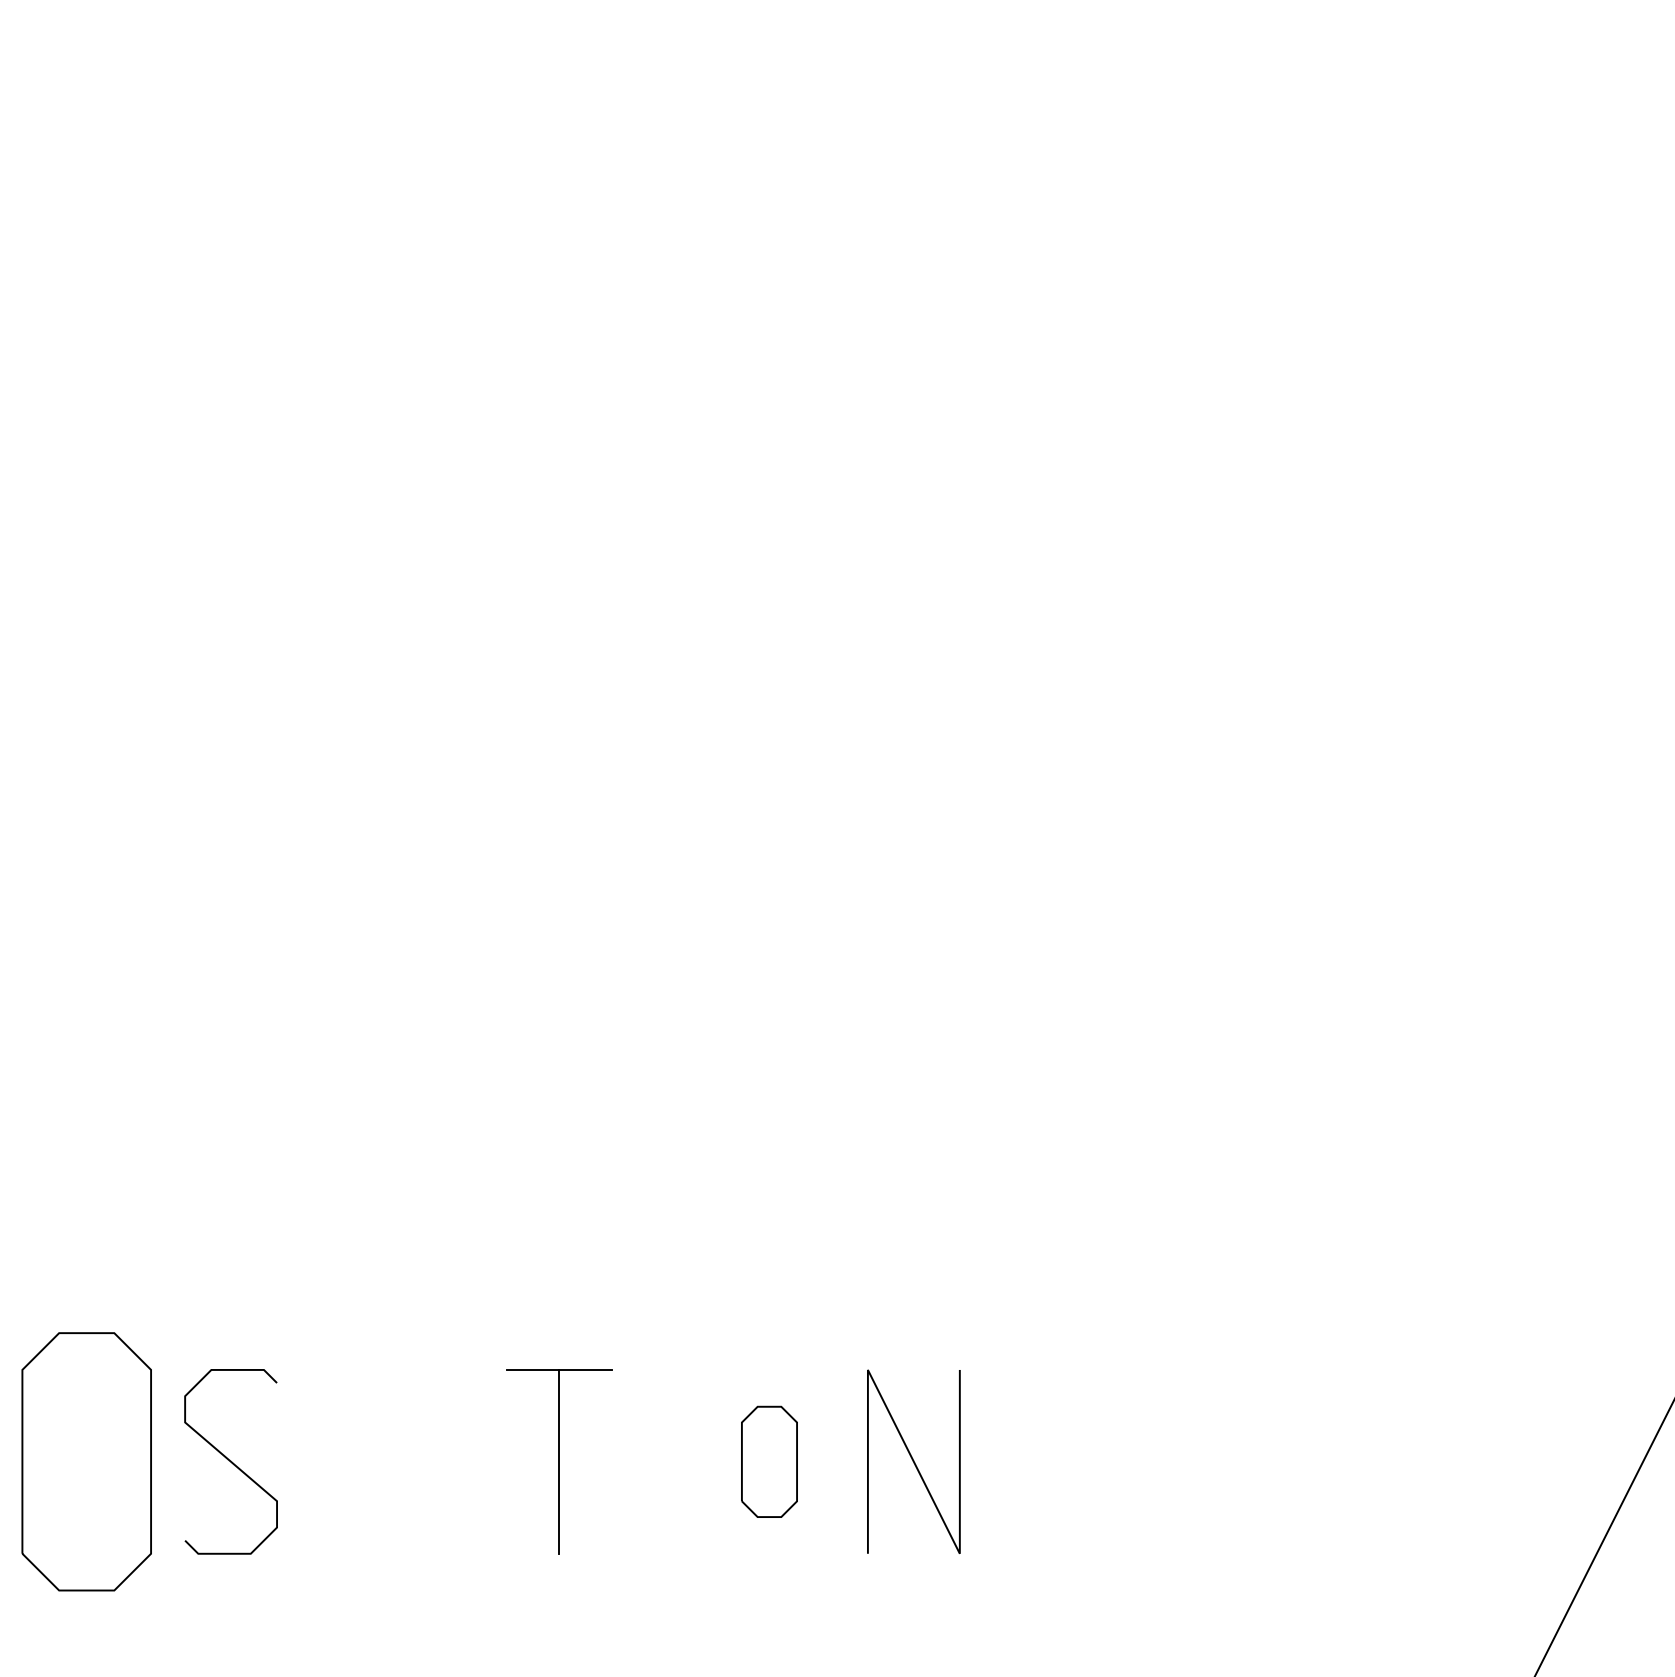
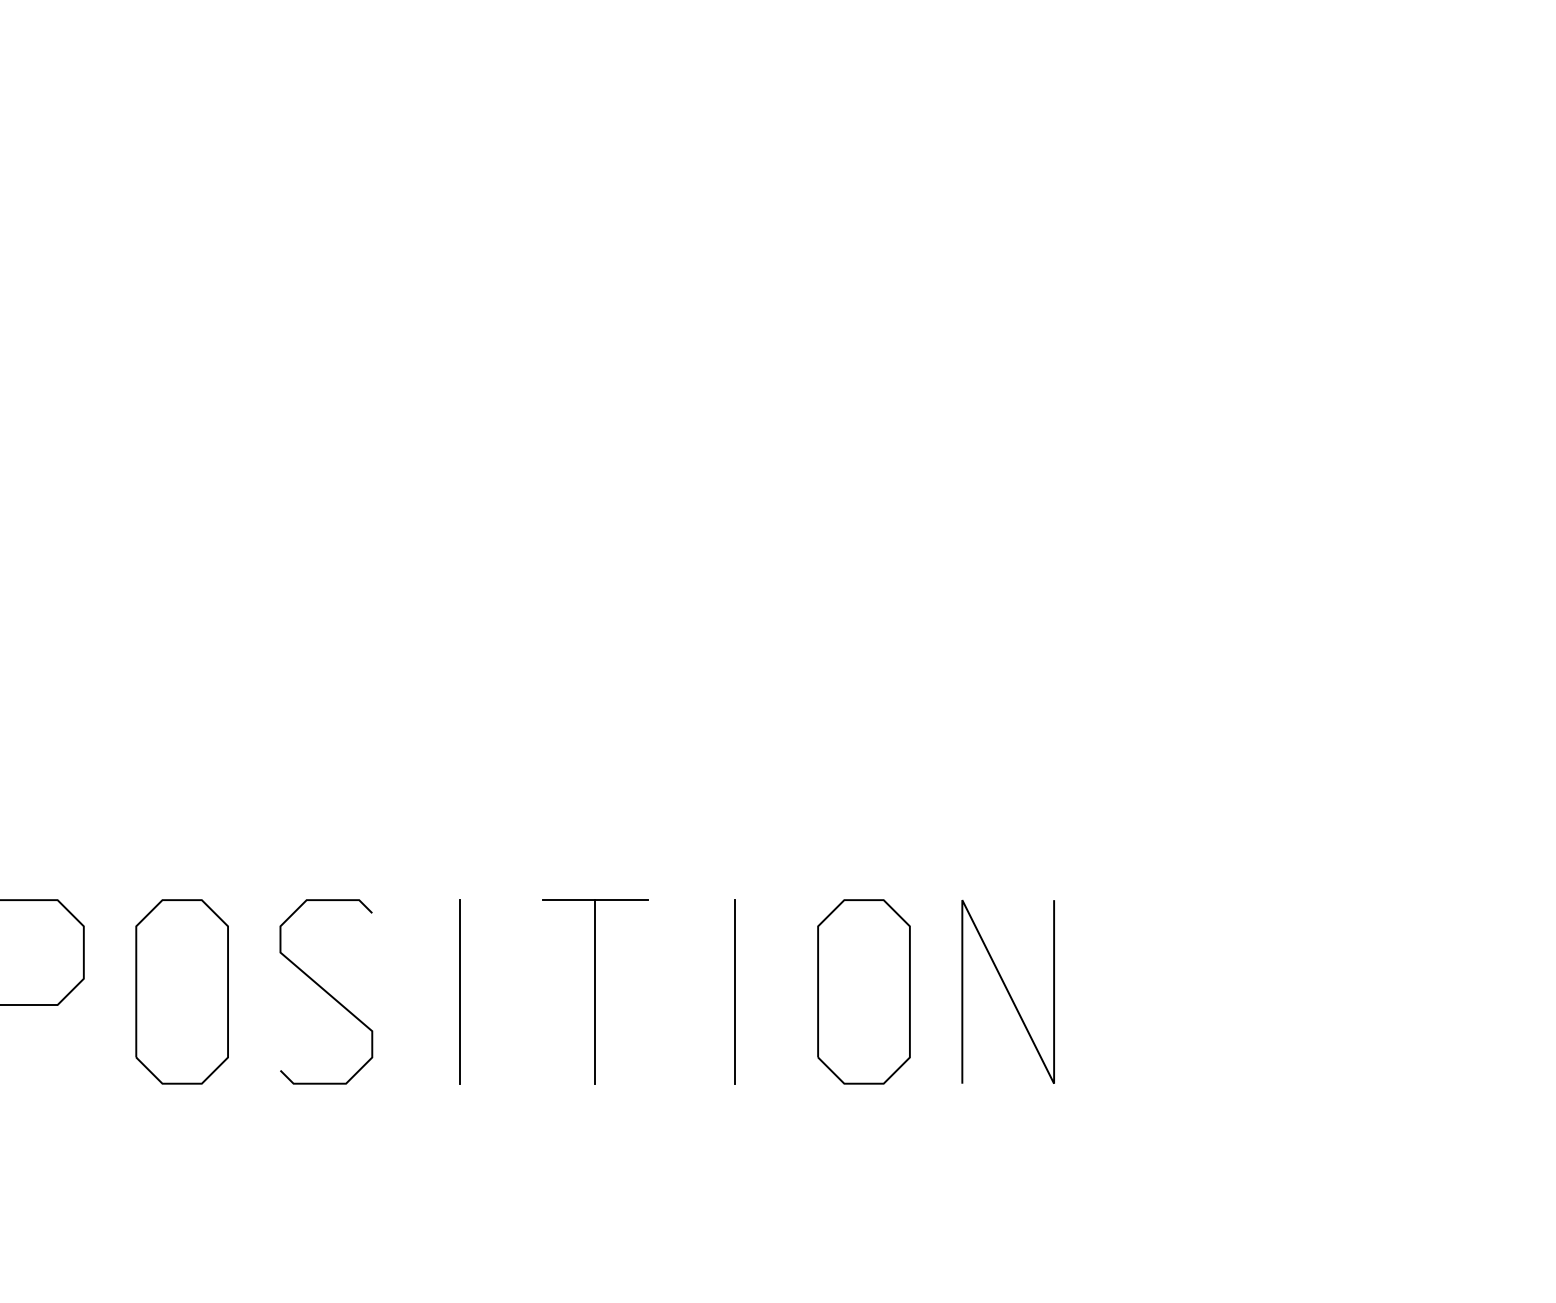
part: (86, 1461) -> (181, 991), size x0.71
line: (364, 1461) -> (459, 991), added
part: (559, 1461) -> (595, 991), moved
line: (640, 1461) -> (735, 991), added
part: (769, 1461) -> (864, 991), size x1.67

